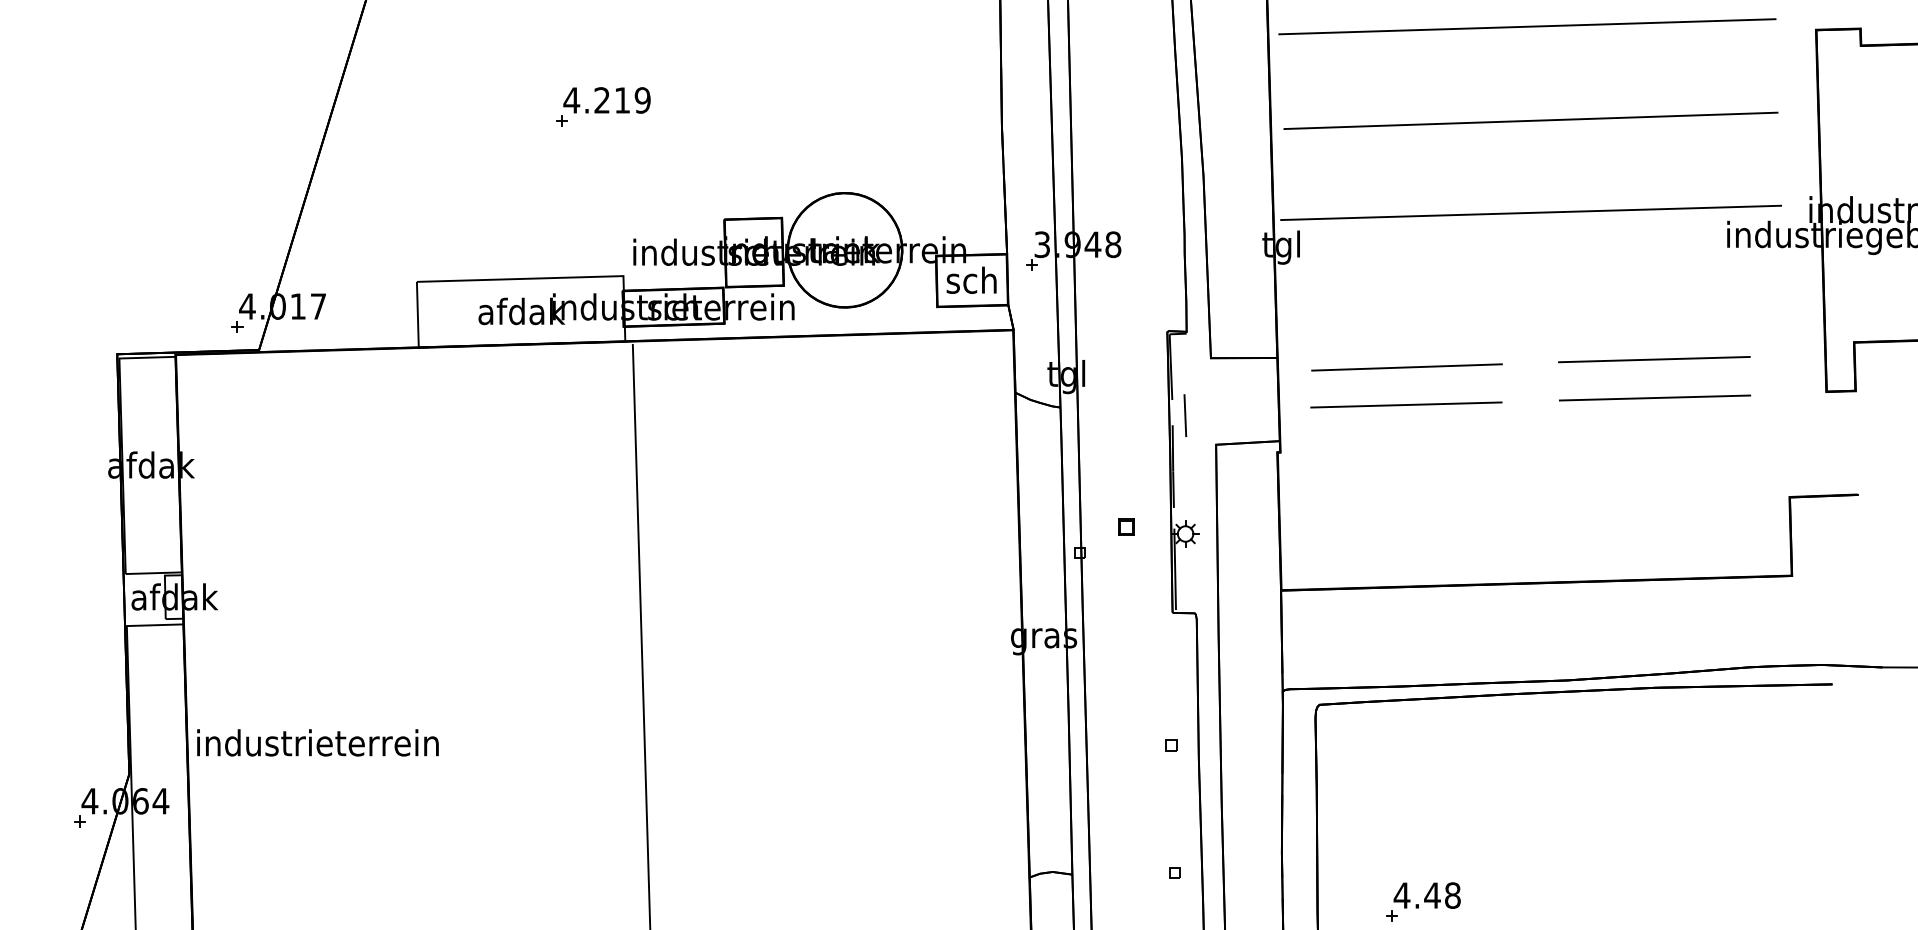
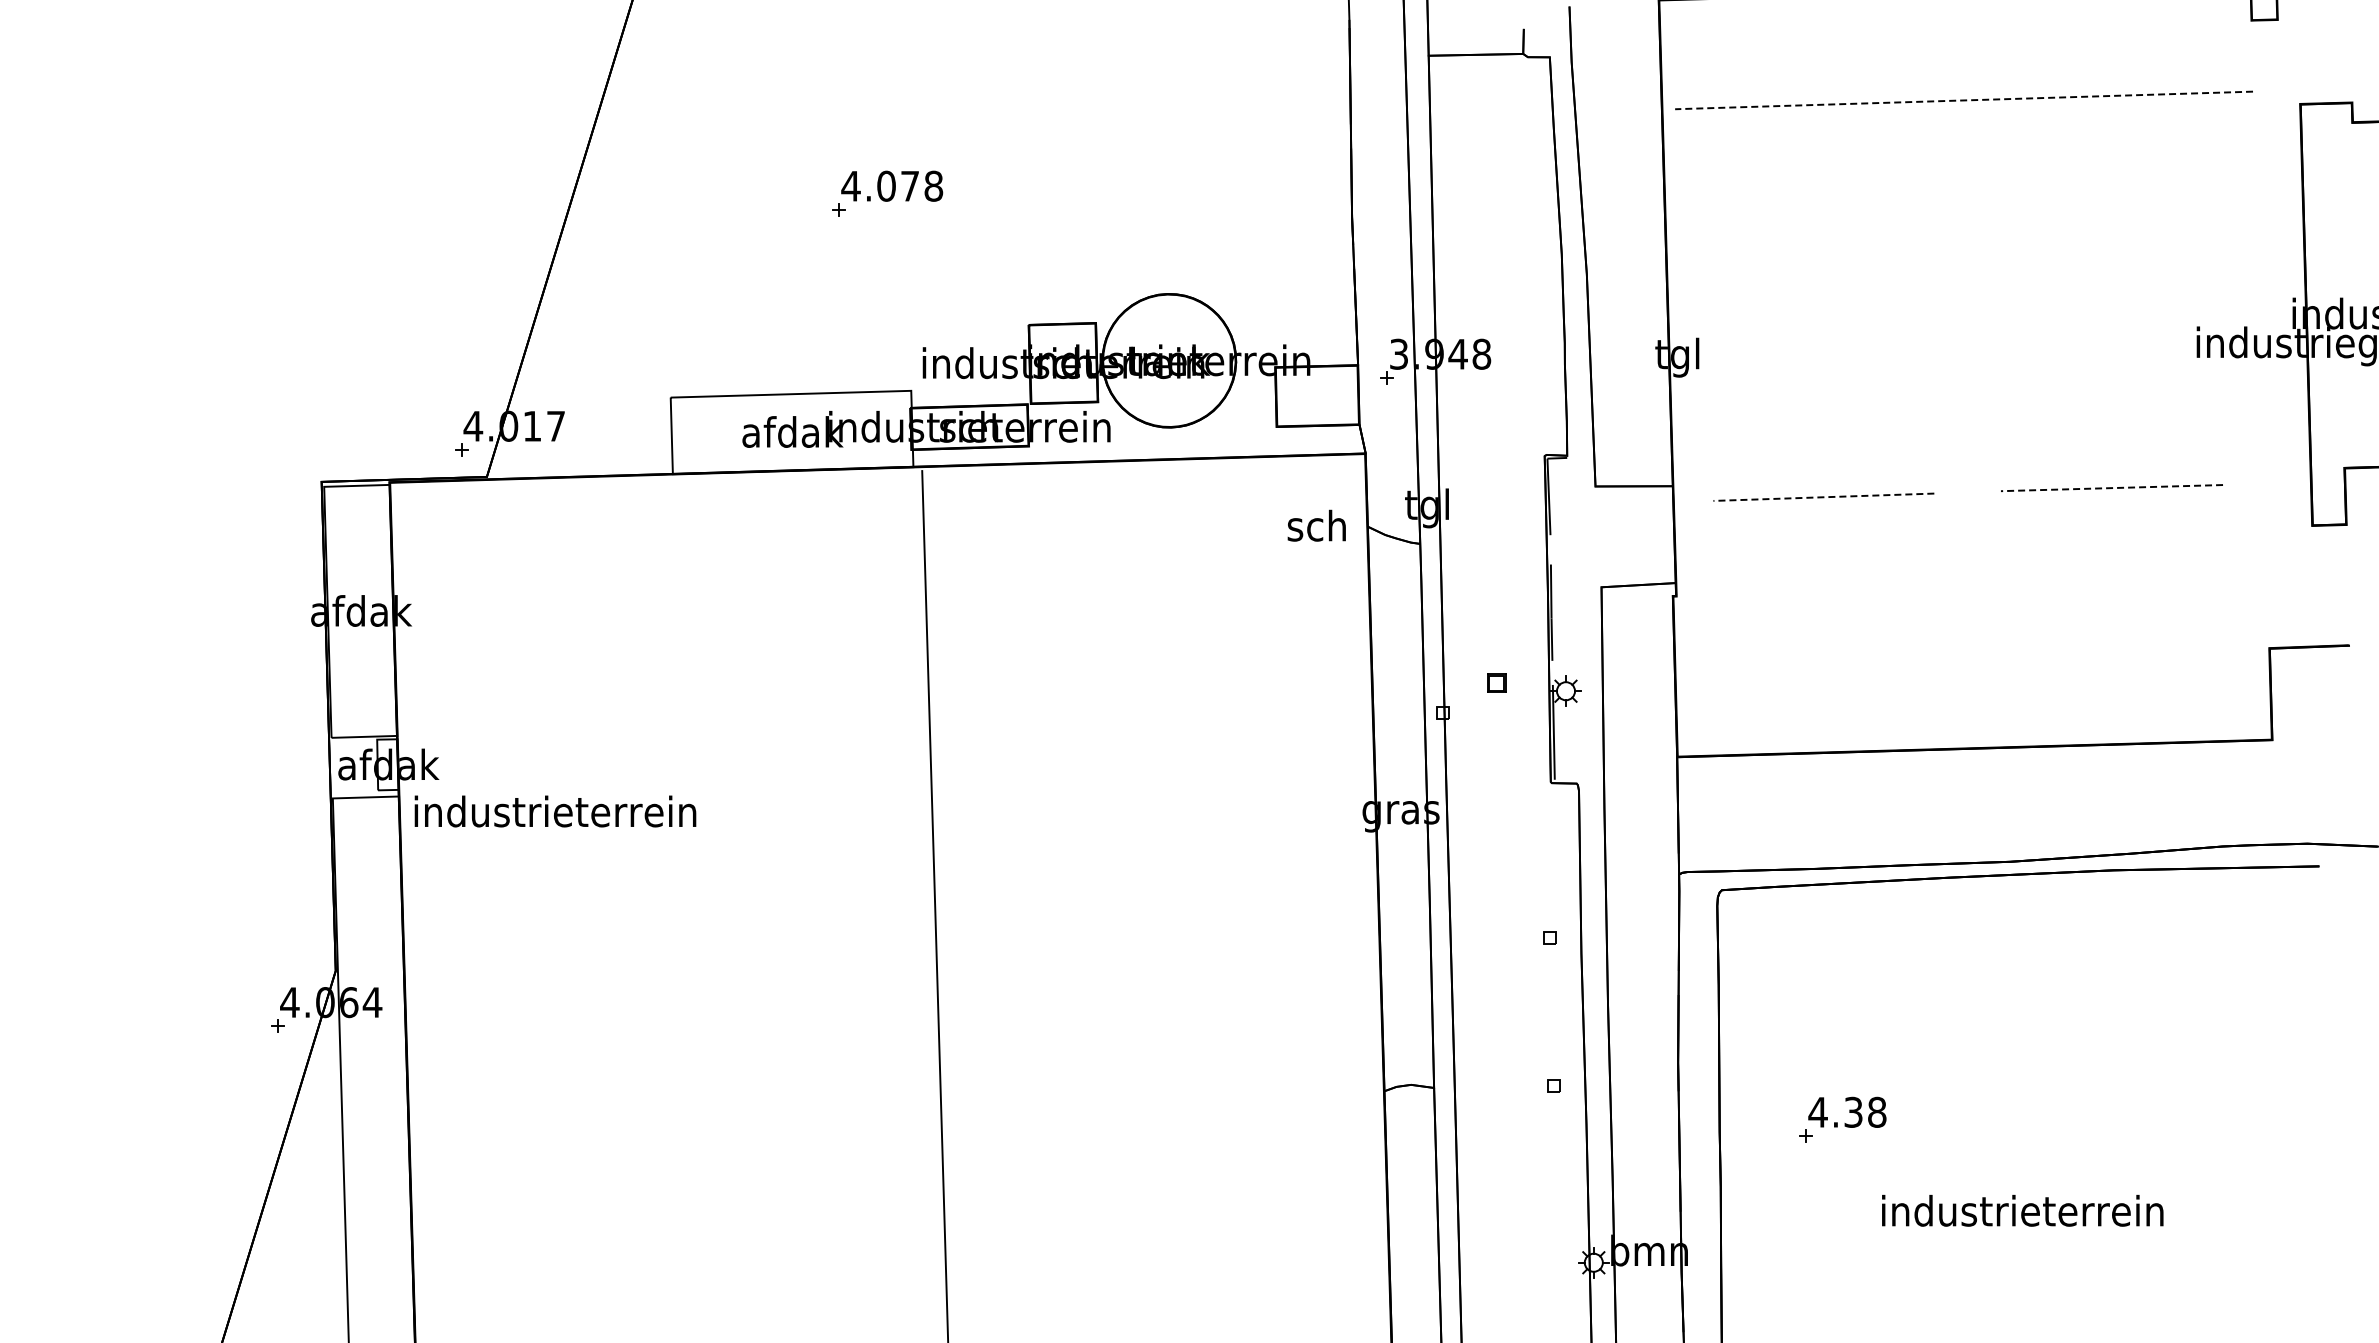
line: (1526, 26) -> (1963, 100), solid -> dashed
text: (622, 99) -> (910, 185), 4.219 -> 4.078
line: (1531, 120) -> (1968, 209), removed
line: (1531, 212) -> (1968, 316), removed
text: (971, 280) -> (1316, 525), moved
line: (1653, 359) -> (2111, 488), solid -> dashed
line: (1406, 367) -> (1823, 497), solid -> dashed
line: (1654, 397) -> (2112, 532), removed
line: (1405, 404) -> (1822, 540), removed
line: (1185, 415) -> (1565, 553), removed
text: (318, 742) -> (555, 811), moved
text: (1432, 894) -> (1853, 1111), 4.48 -> 4.38

